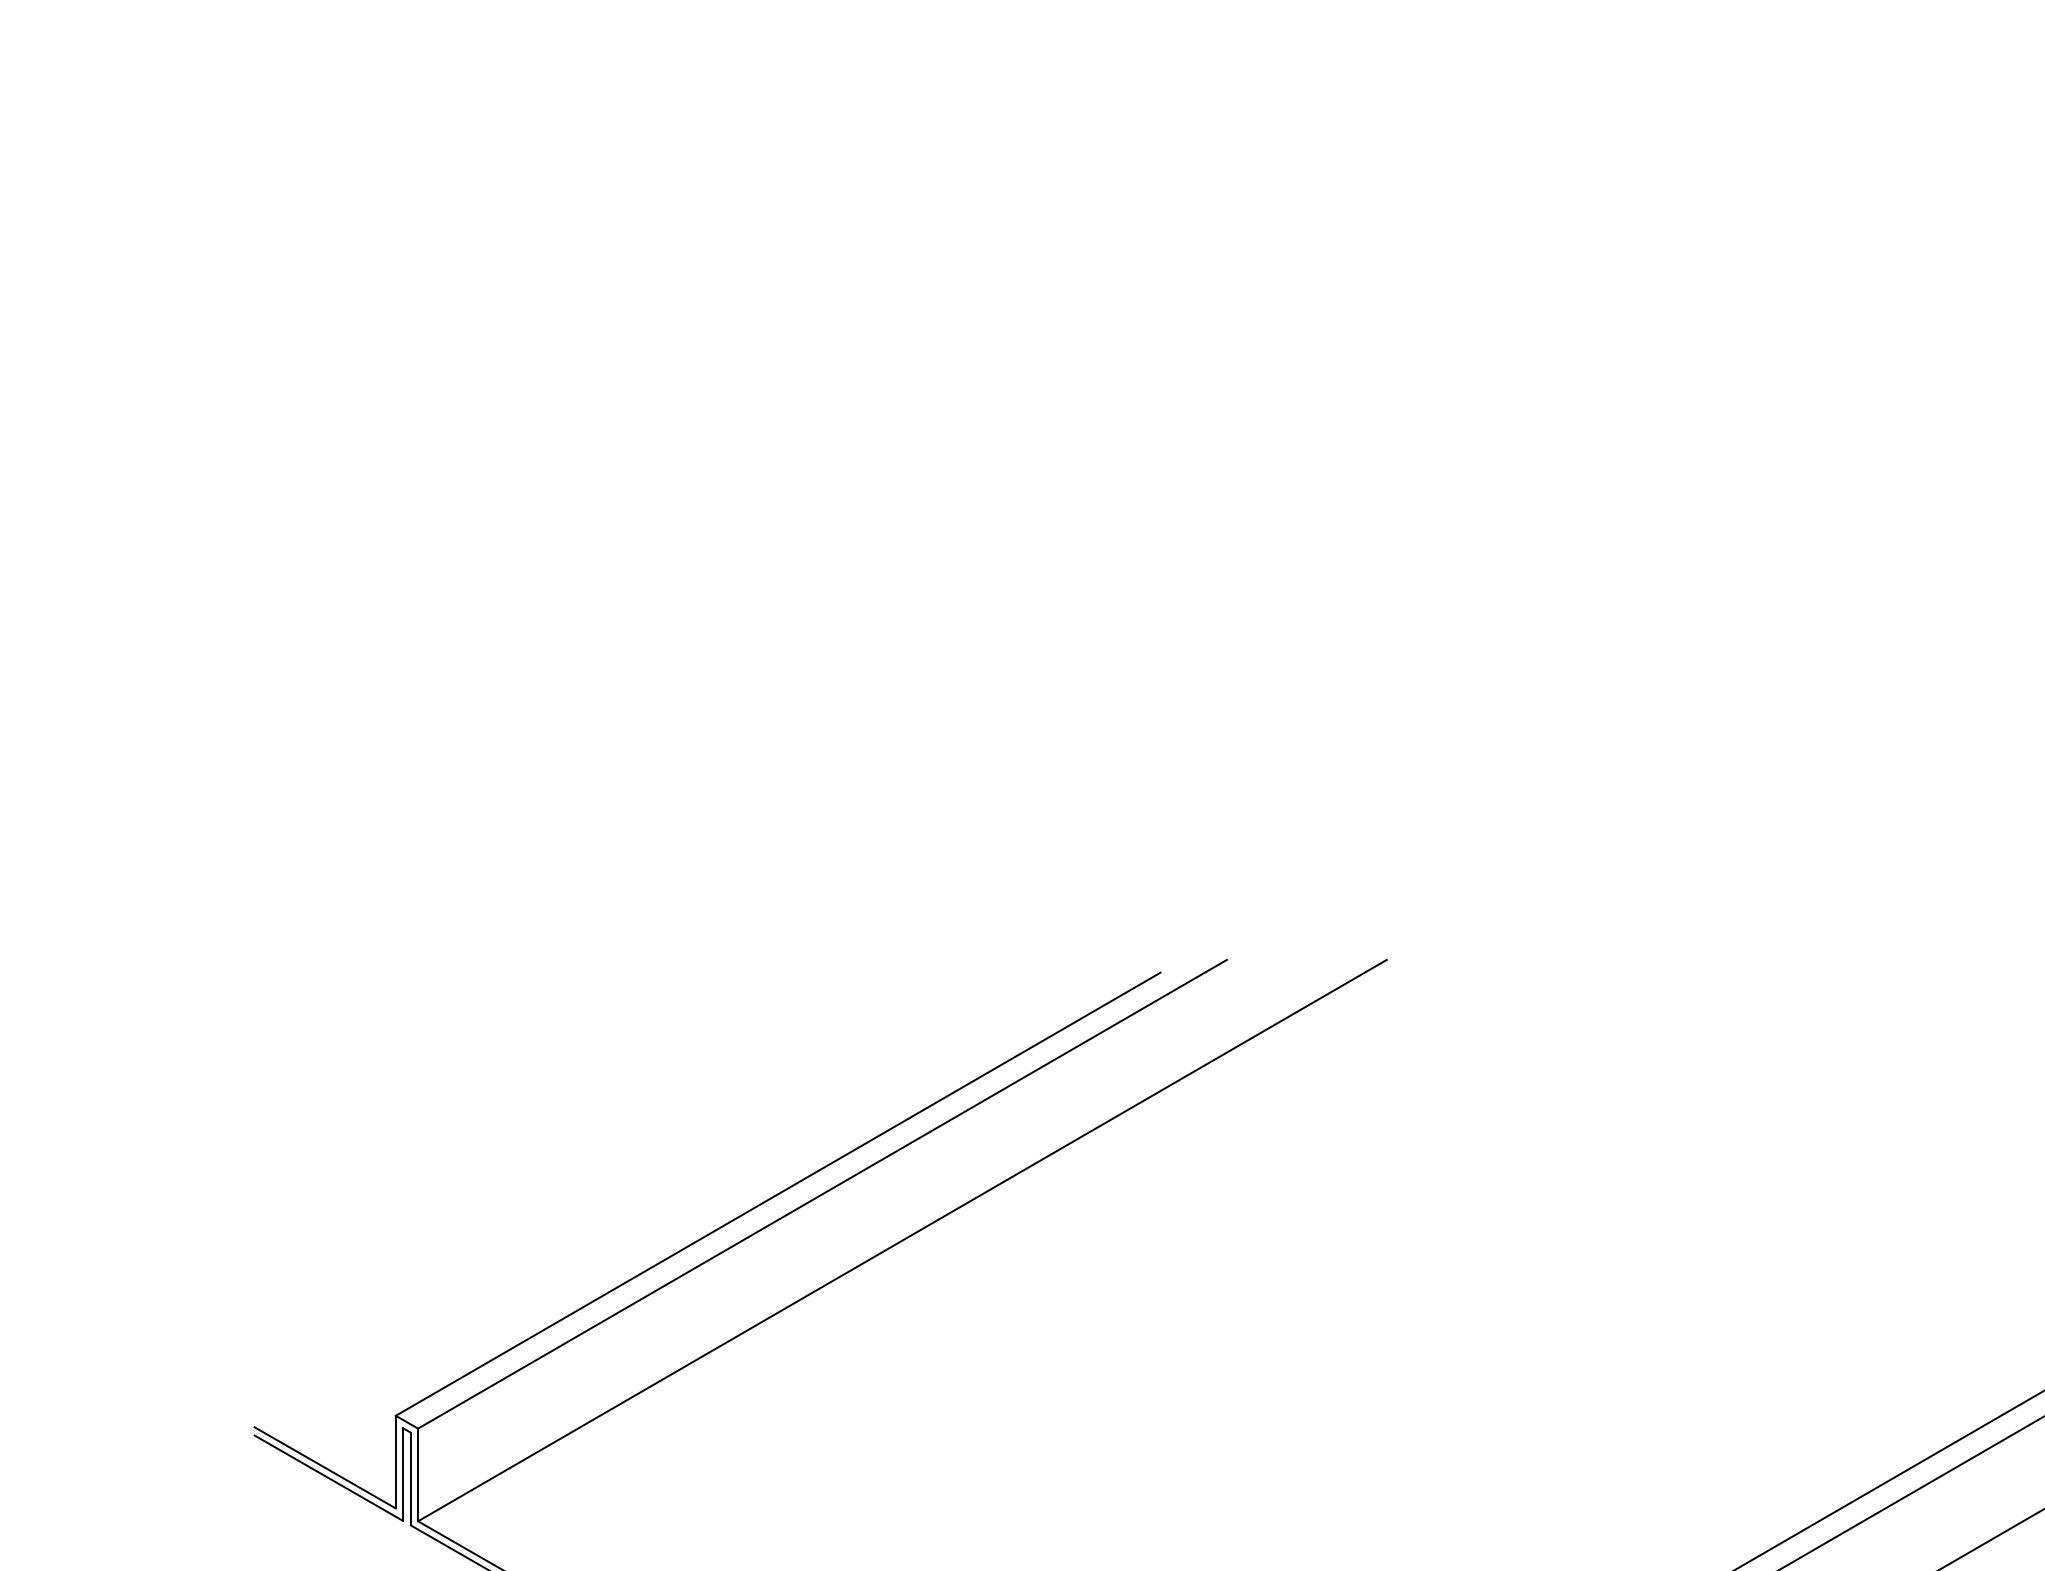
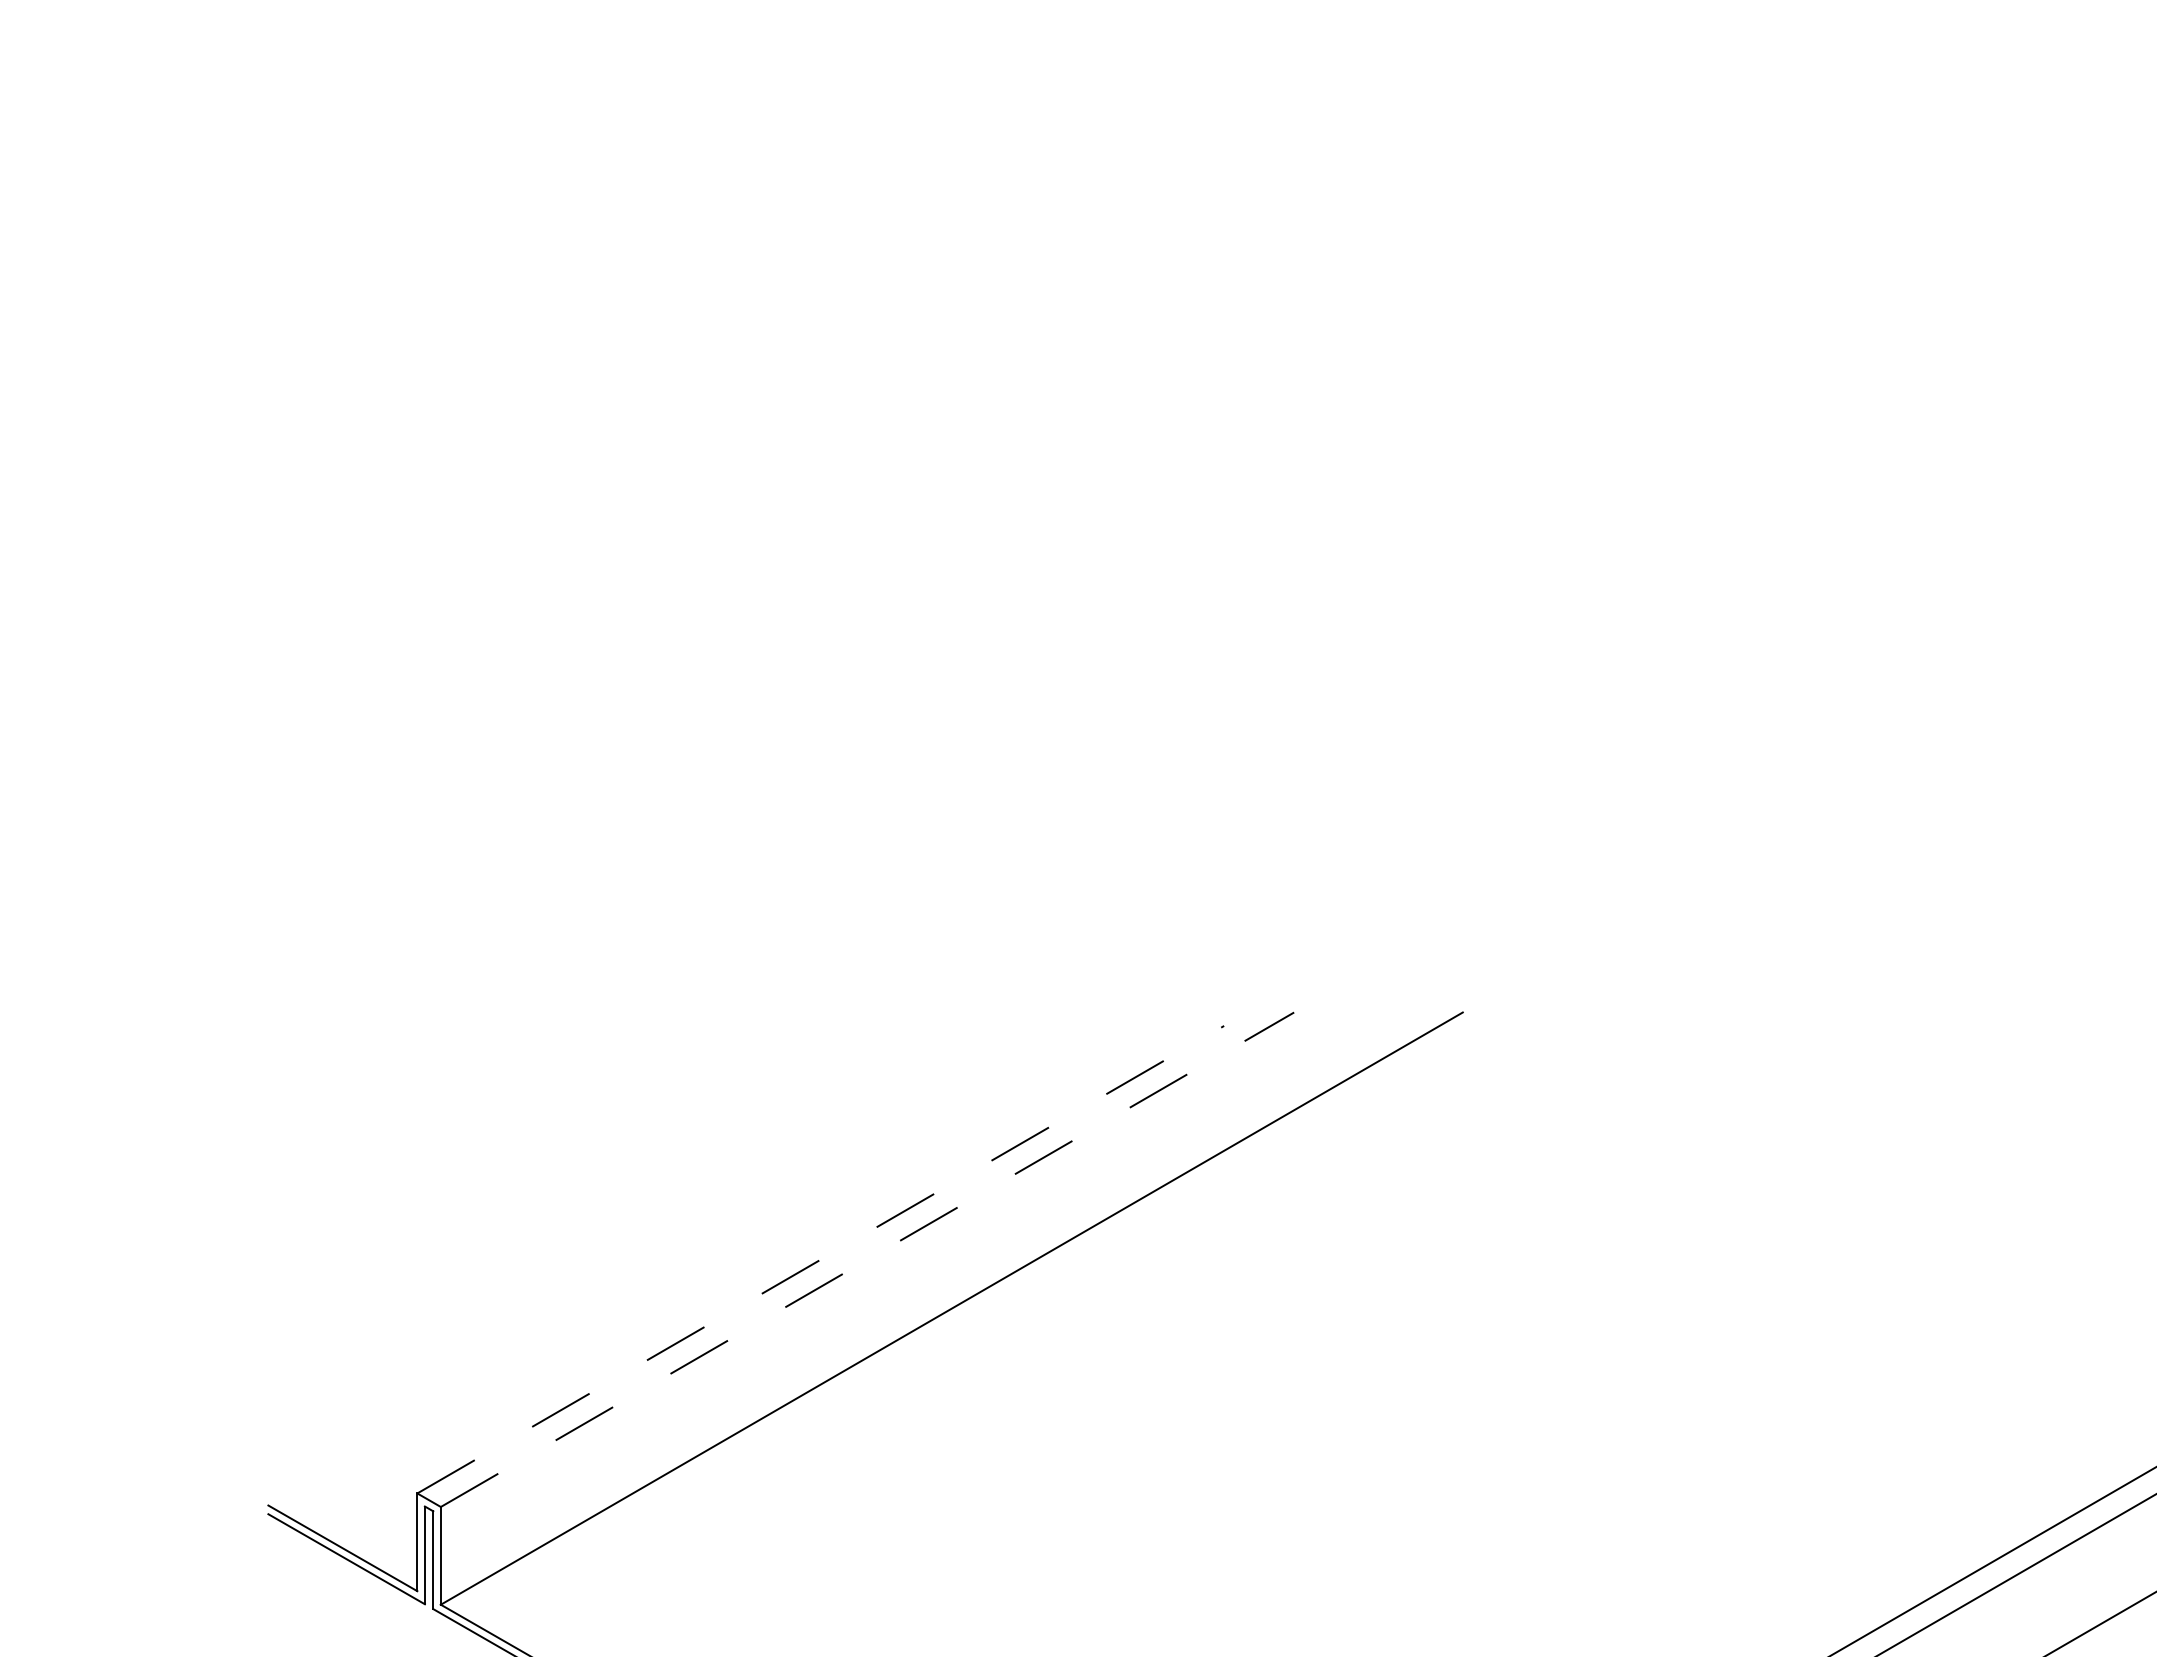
line: (778, 1194) -> (821, 1259), solid -> dashed
line: (822, 1194) -> (867, 1259), solid -> dashed

